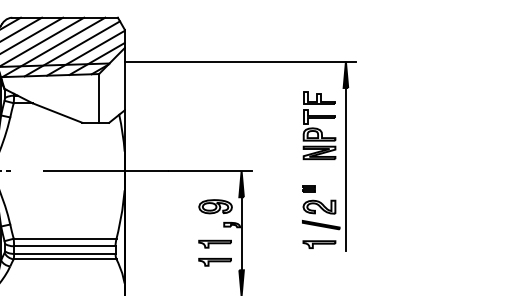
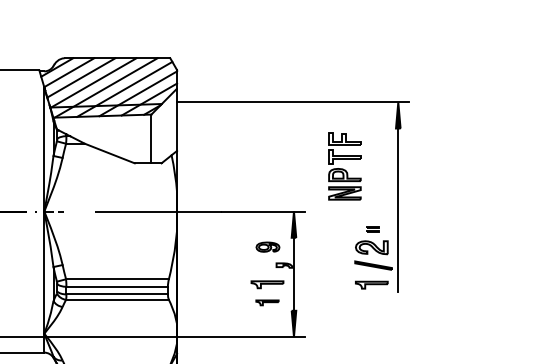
part: (319, 125) -> (344, 166), moved
part: (308, 188) -> (372, 229), moved
part: (215, 205) -> (267, 246), size x0.7
part: (215, 261) -> (267, 302), size x0.7

